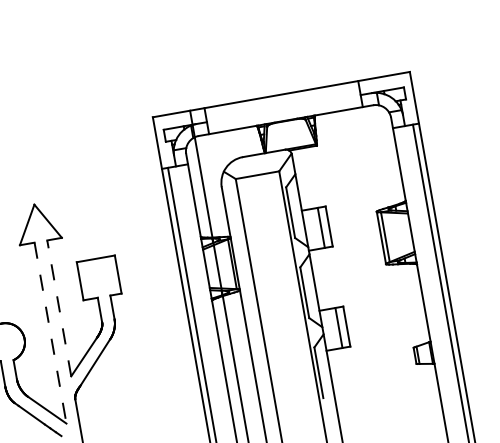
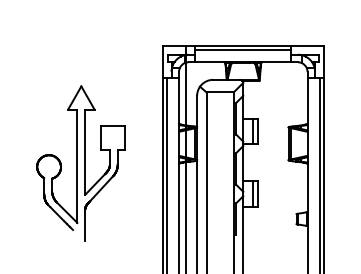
line: (282, 100) -> (243, 49), added
line: (59, 308) -> (85, 152), dashed -> solid
line: (50, 333) -> (77, 166), dashed -> solid

